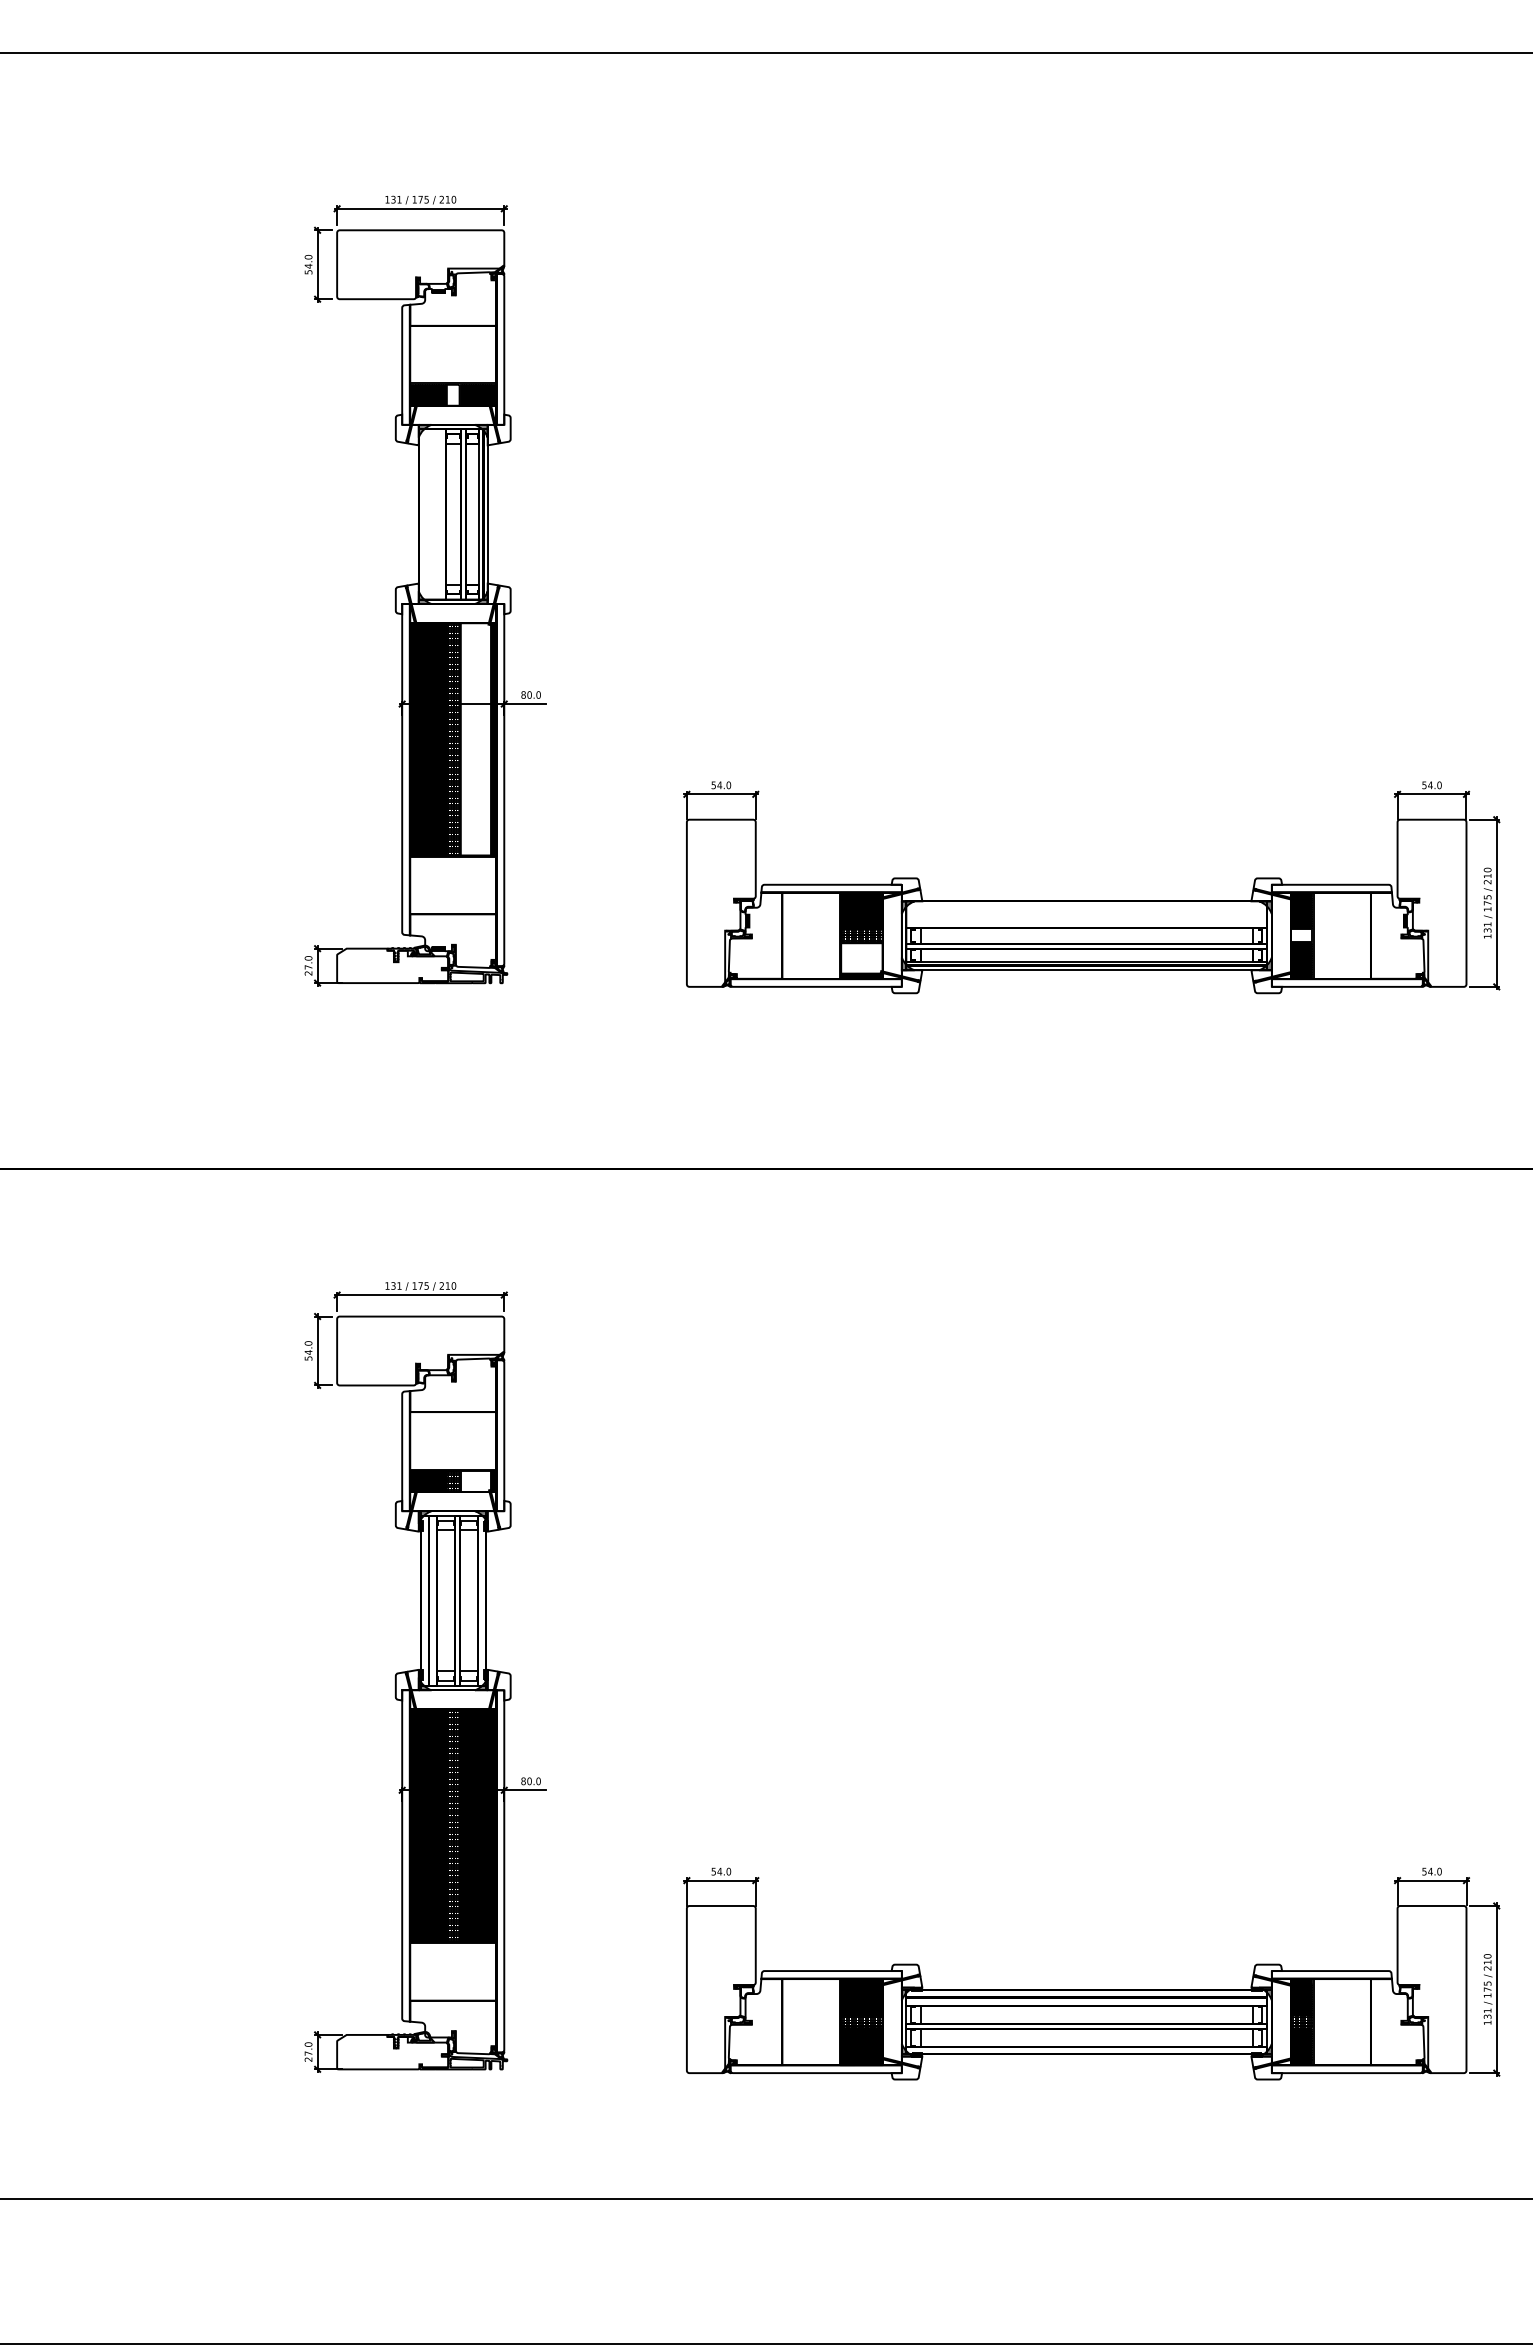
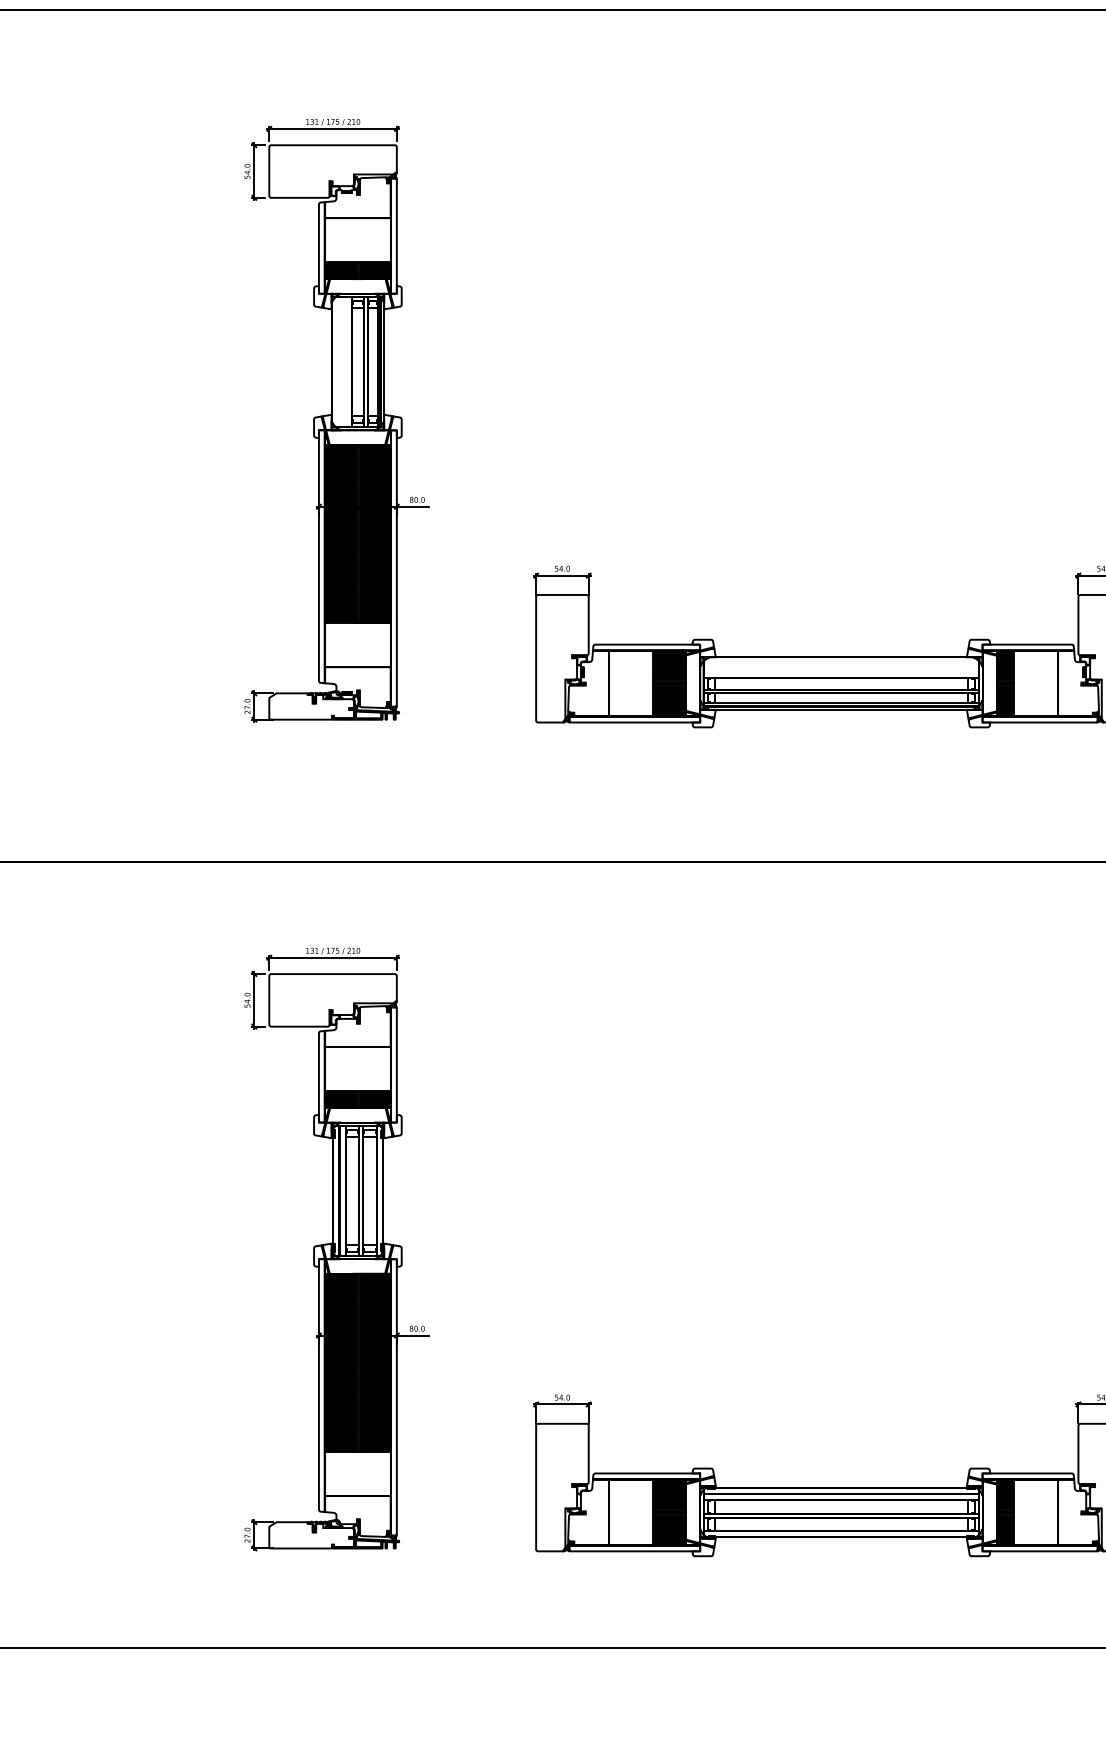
hatch: (452, 394) -> (357, 270), added
hatch: (475, 739) -> (374, 533), added
hatch: (1301, 935) -> (1005, 683), added
hatch: (861, 958) -> (669, 700), added
hatch: (475, 1481) -> (374, 1099), added

